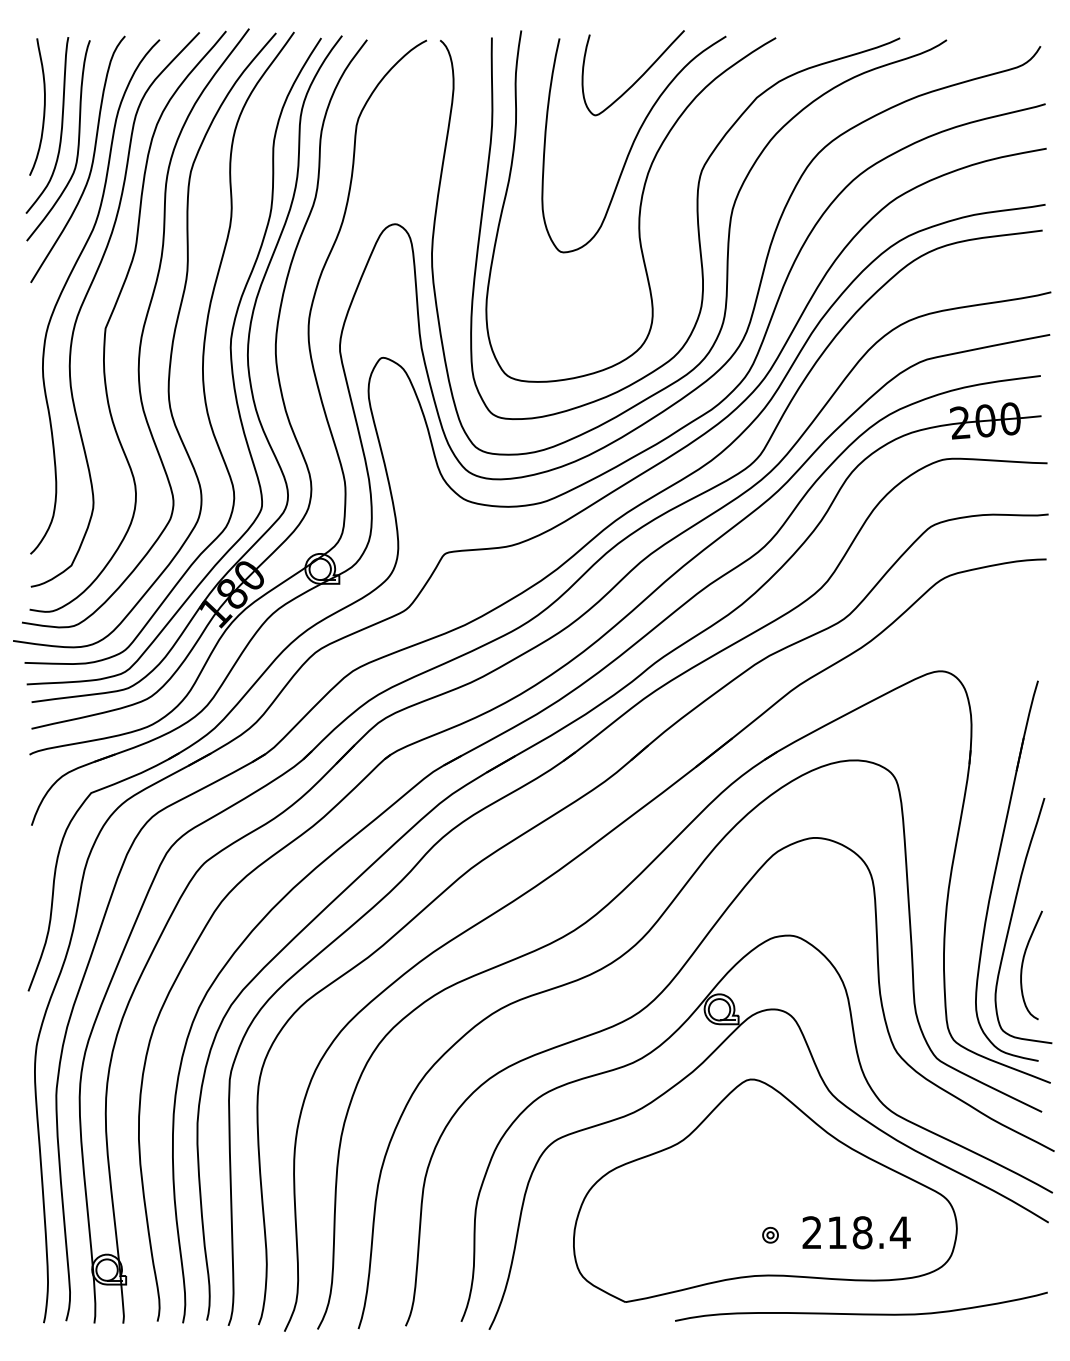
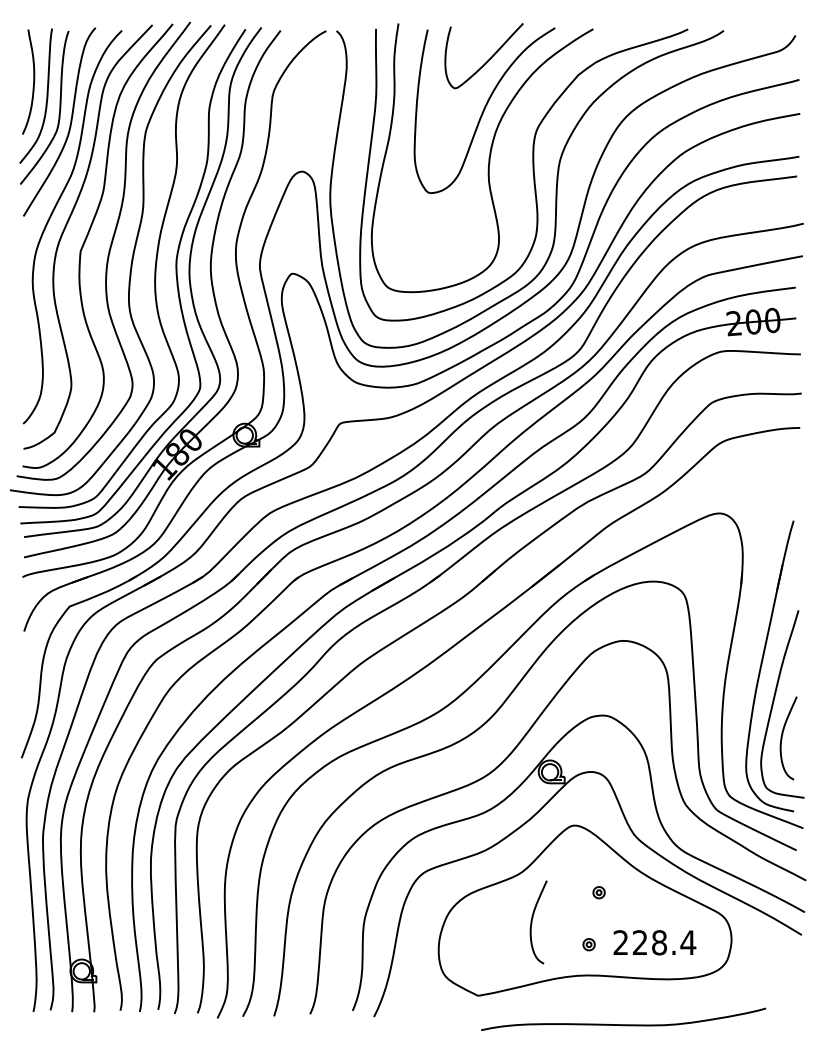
part: (782, 1167) -> (598, 892), added
curve: (696, 1206) -> (532, 922), added
text: (837, 1232) -> (640, 942), 218.4 -> 228.4
curve: (861, 1313) -> (623, 1024), moved

